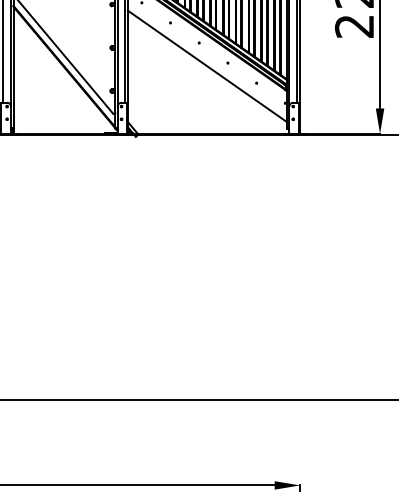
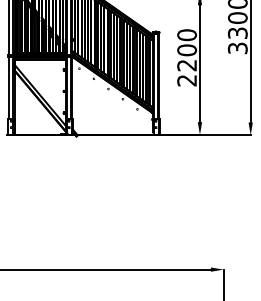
line: (207, 65) -> (112, 100), removed

